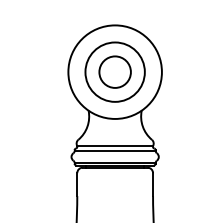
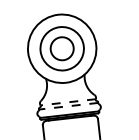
line: (114, 145) -> (67, 102), solid -> dashed
line: (115, 151) -> (68, 106), solid -> dashed

